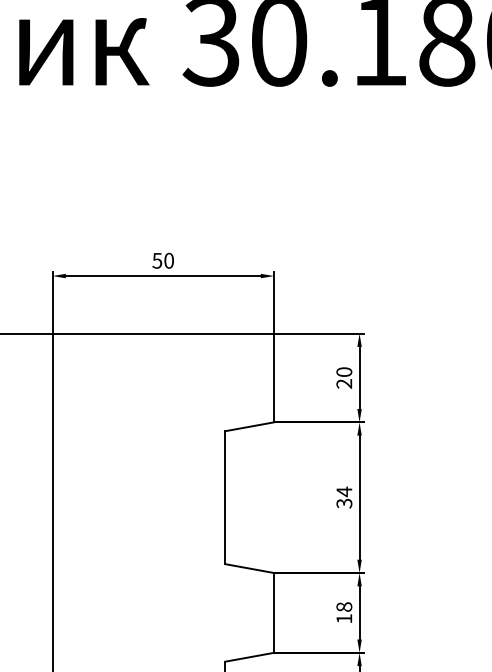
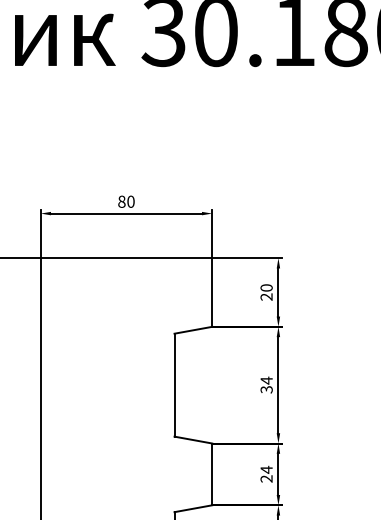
text: (156, 260) -> (121, 201), 50 -> 80
text: (344, 611) -> (266, 473), 18 -> 24

